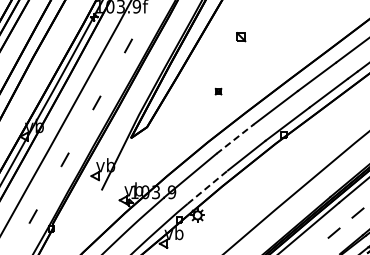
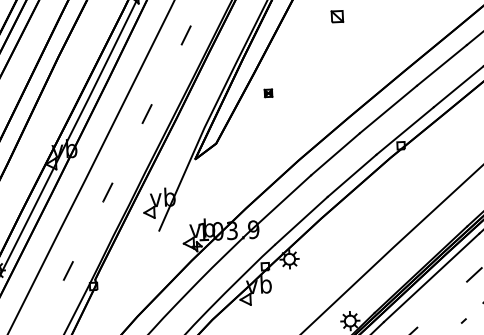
part: (218, 91) -> (268, 93), moved
line: (235, 139) -> (335, 154), dashed -> solid
line: (208, 186) -> (302, 219), dashed -> solid

